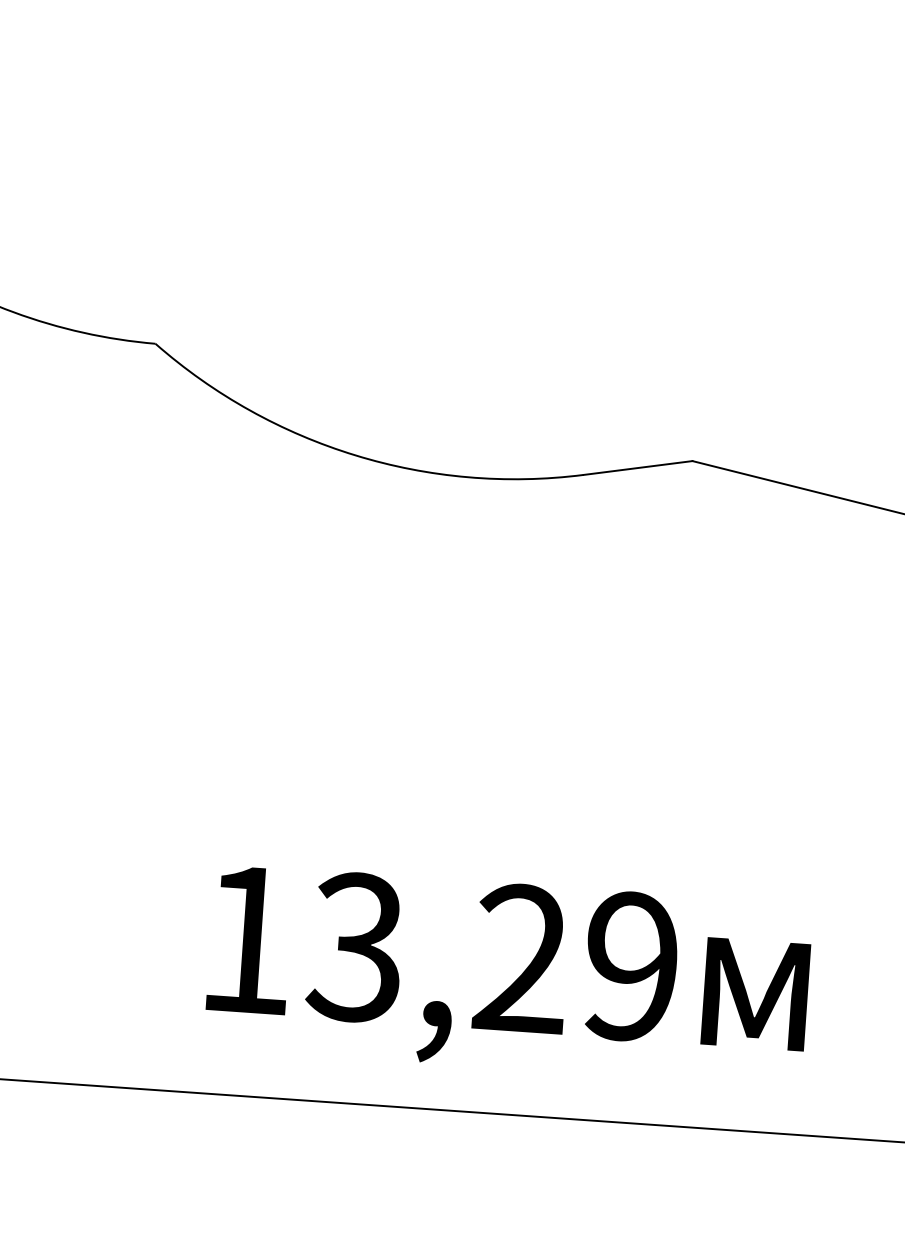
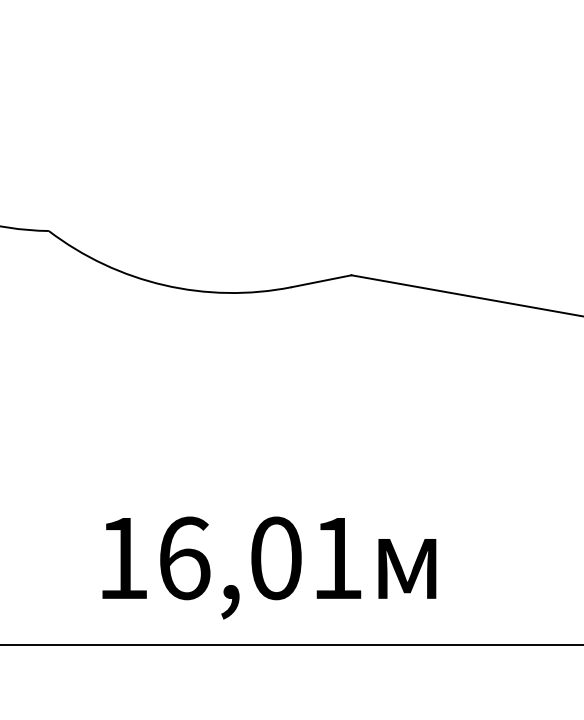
text: (492, 957) -> (259, 558), 13,29 -> 16,01

